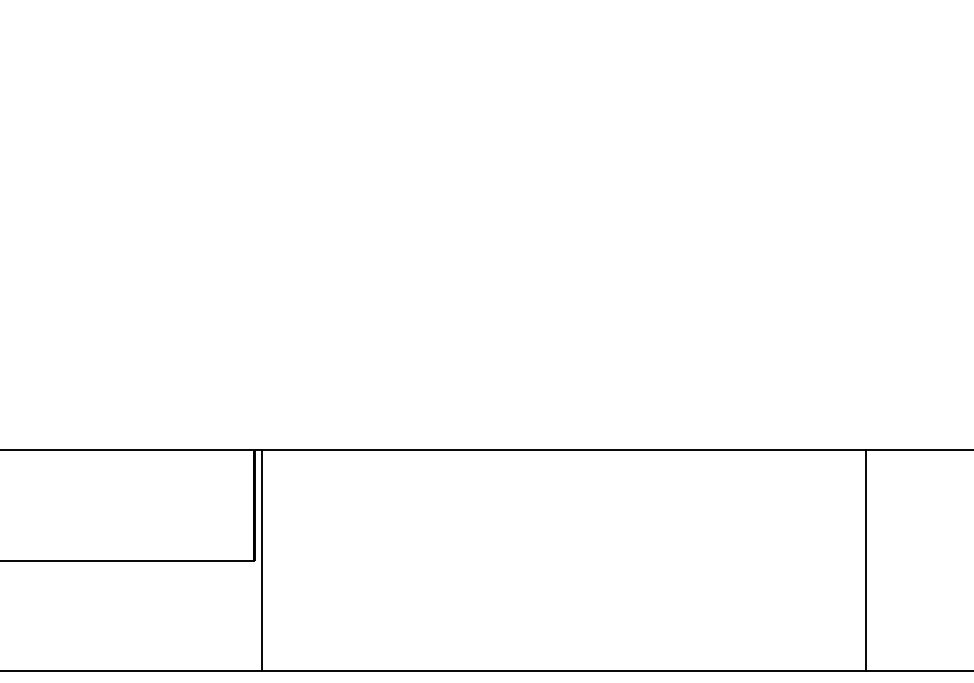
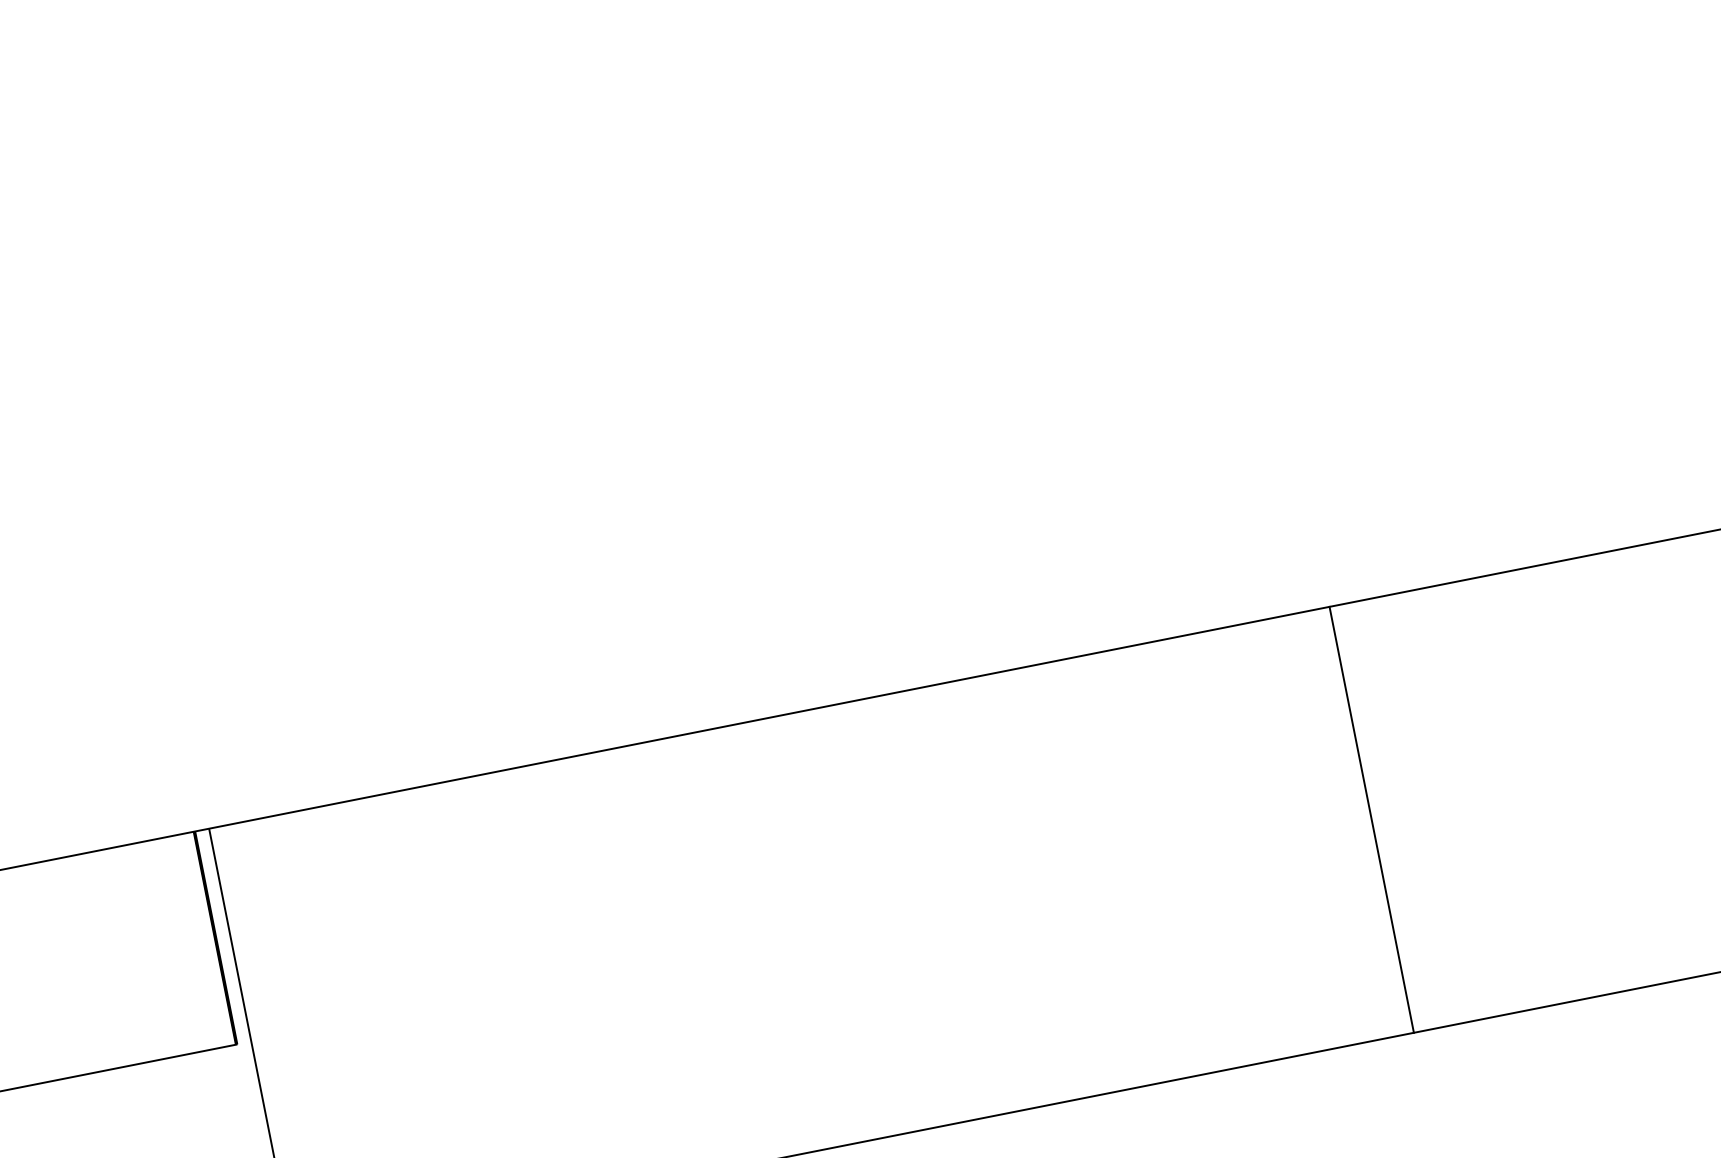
line: (866, 560) -> (1371, 819), moved

